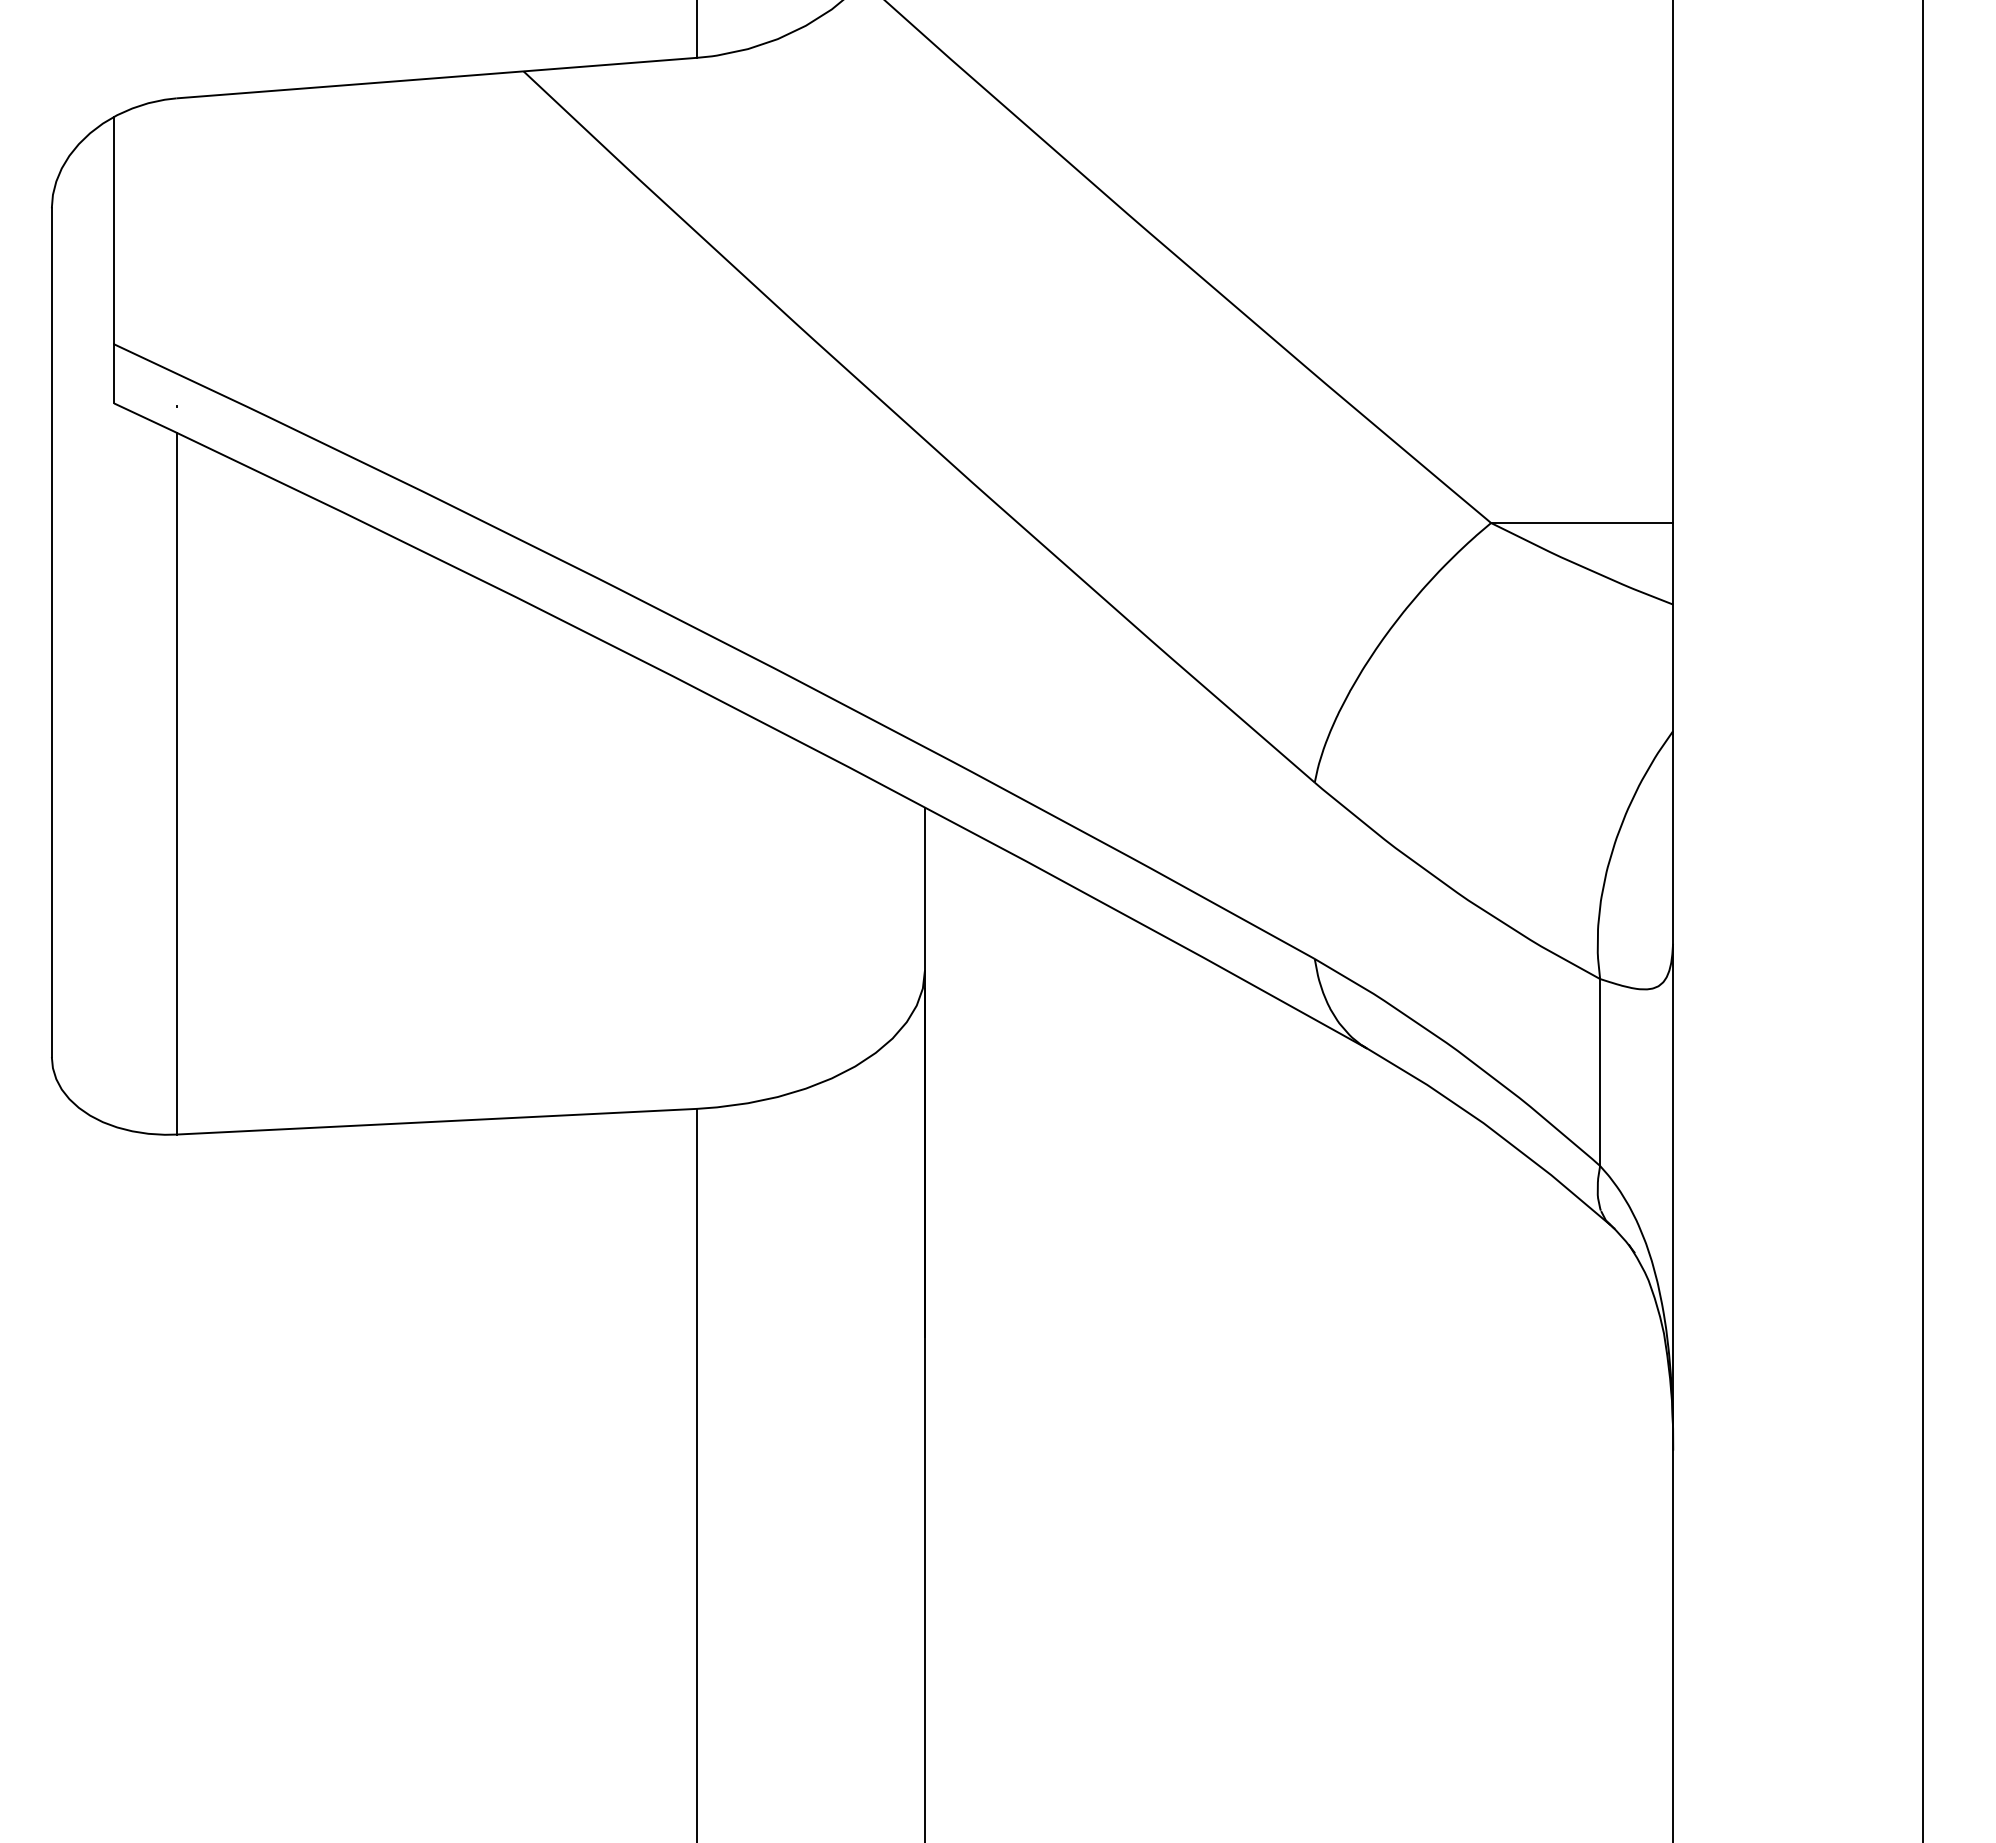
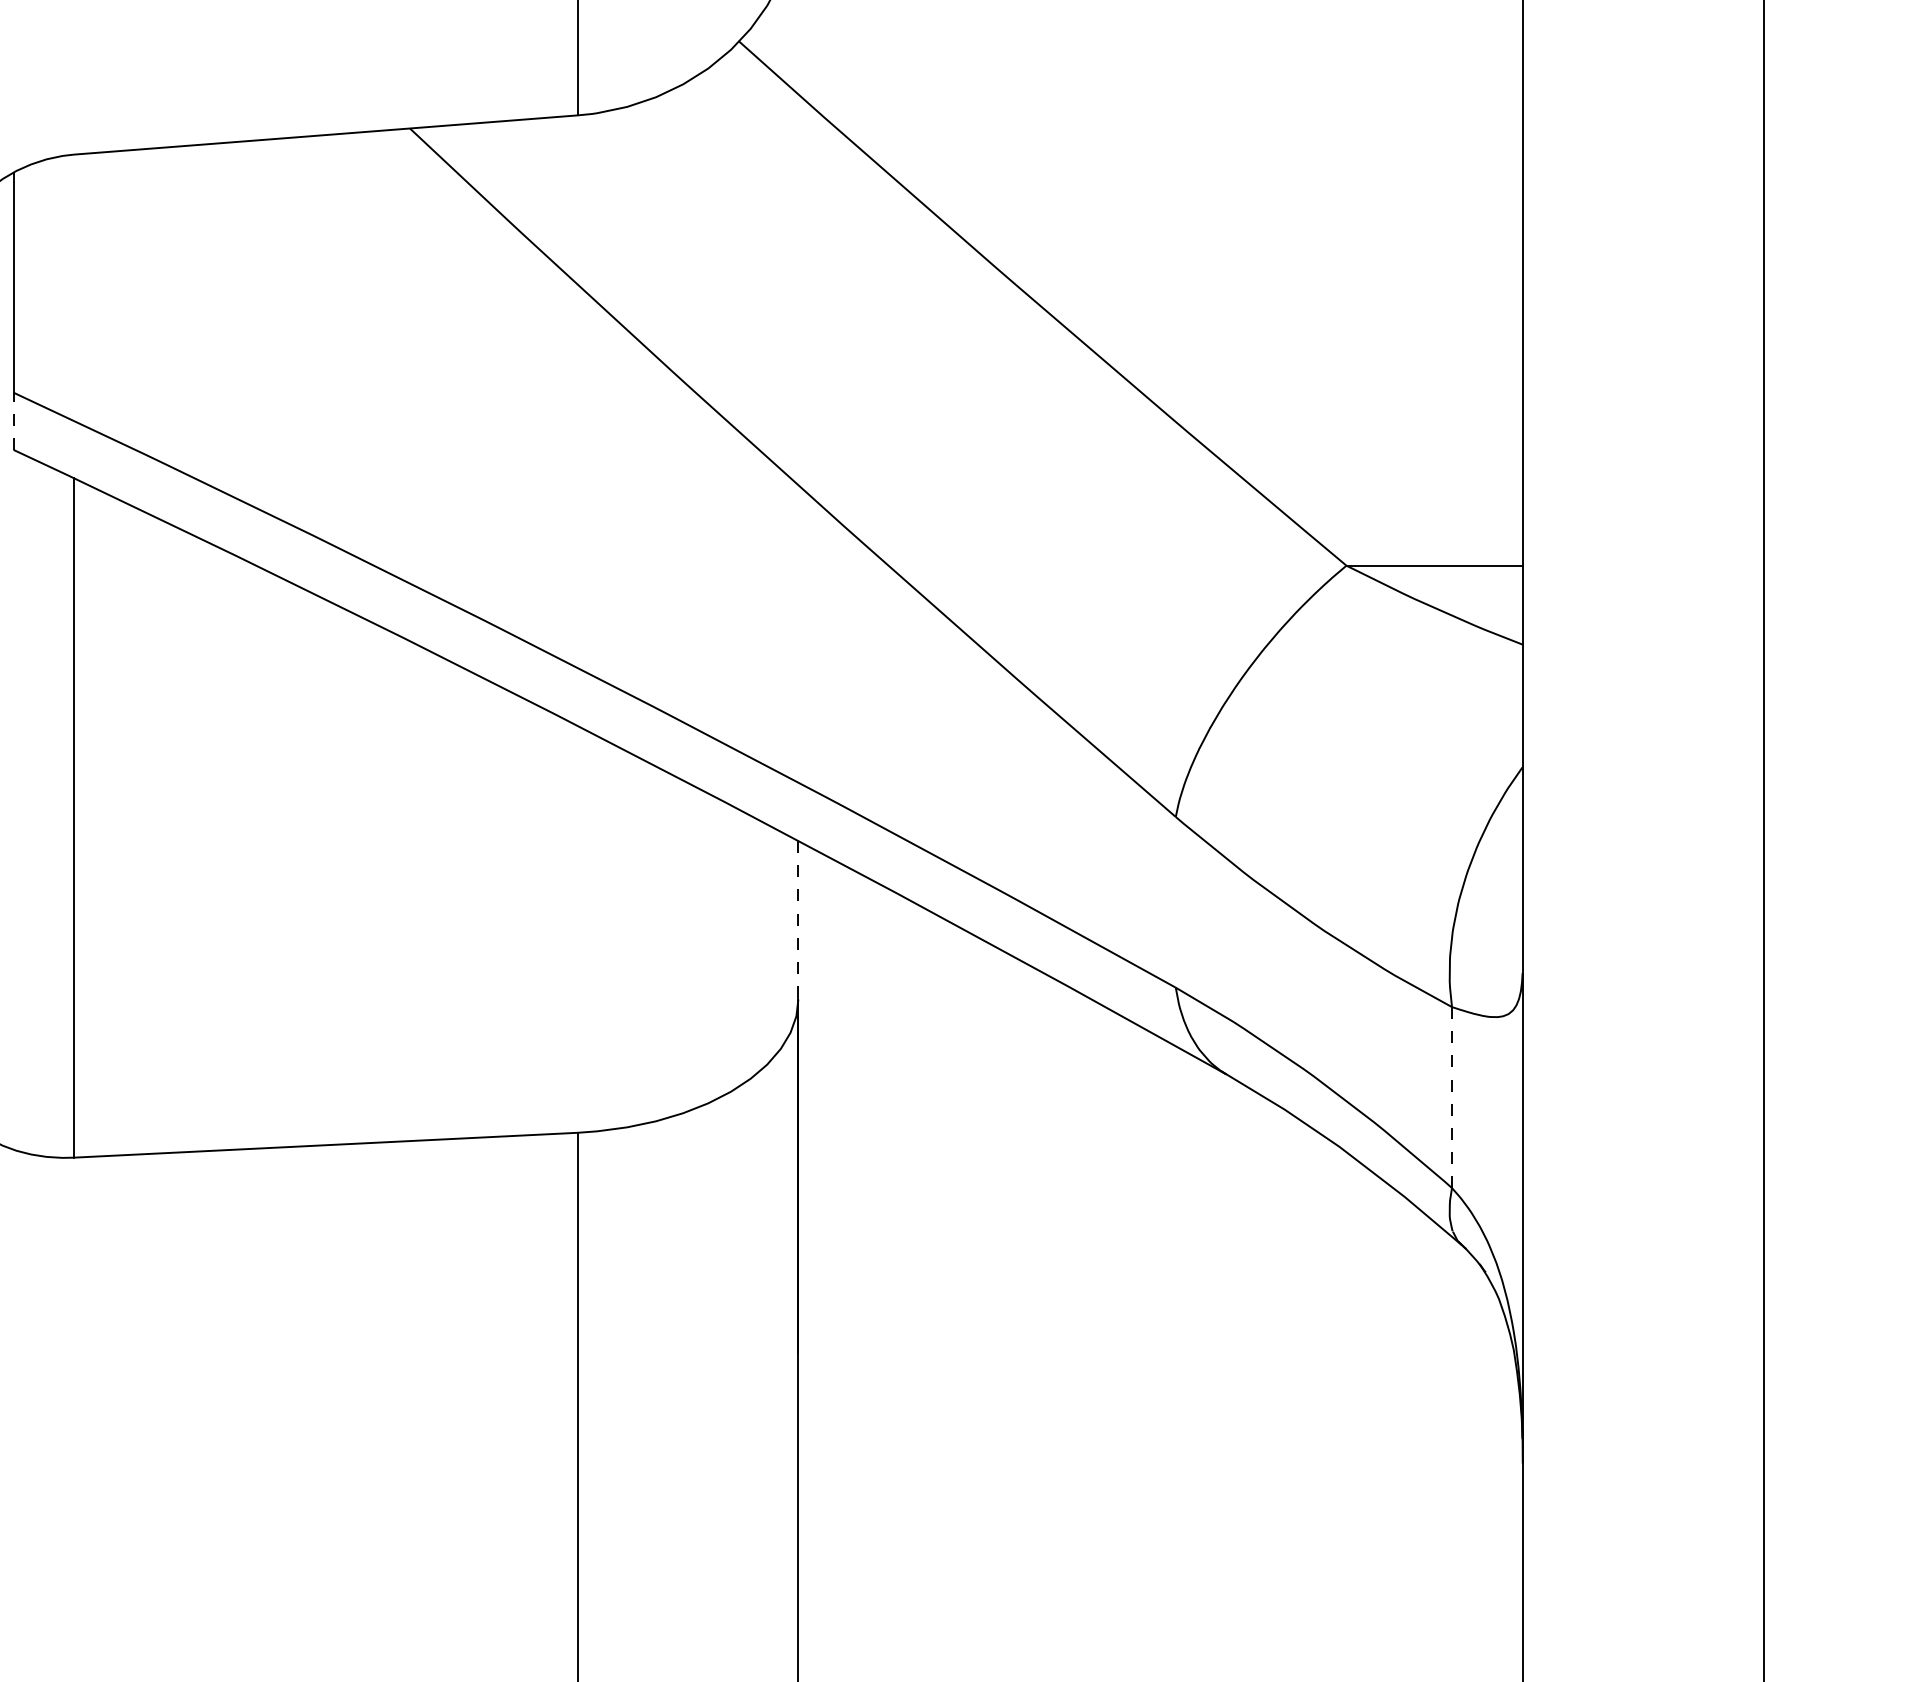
line: (114, 373) -> (13, 420), solid -> dashed
line: (924, 889) -> (798, 920), solid -> dashed
line: (1600, 1073) -> (1452, 1098), solid -> dashed

